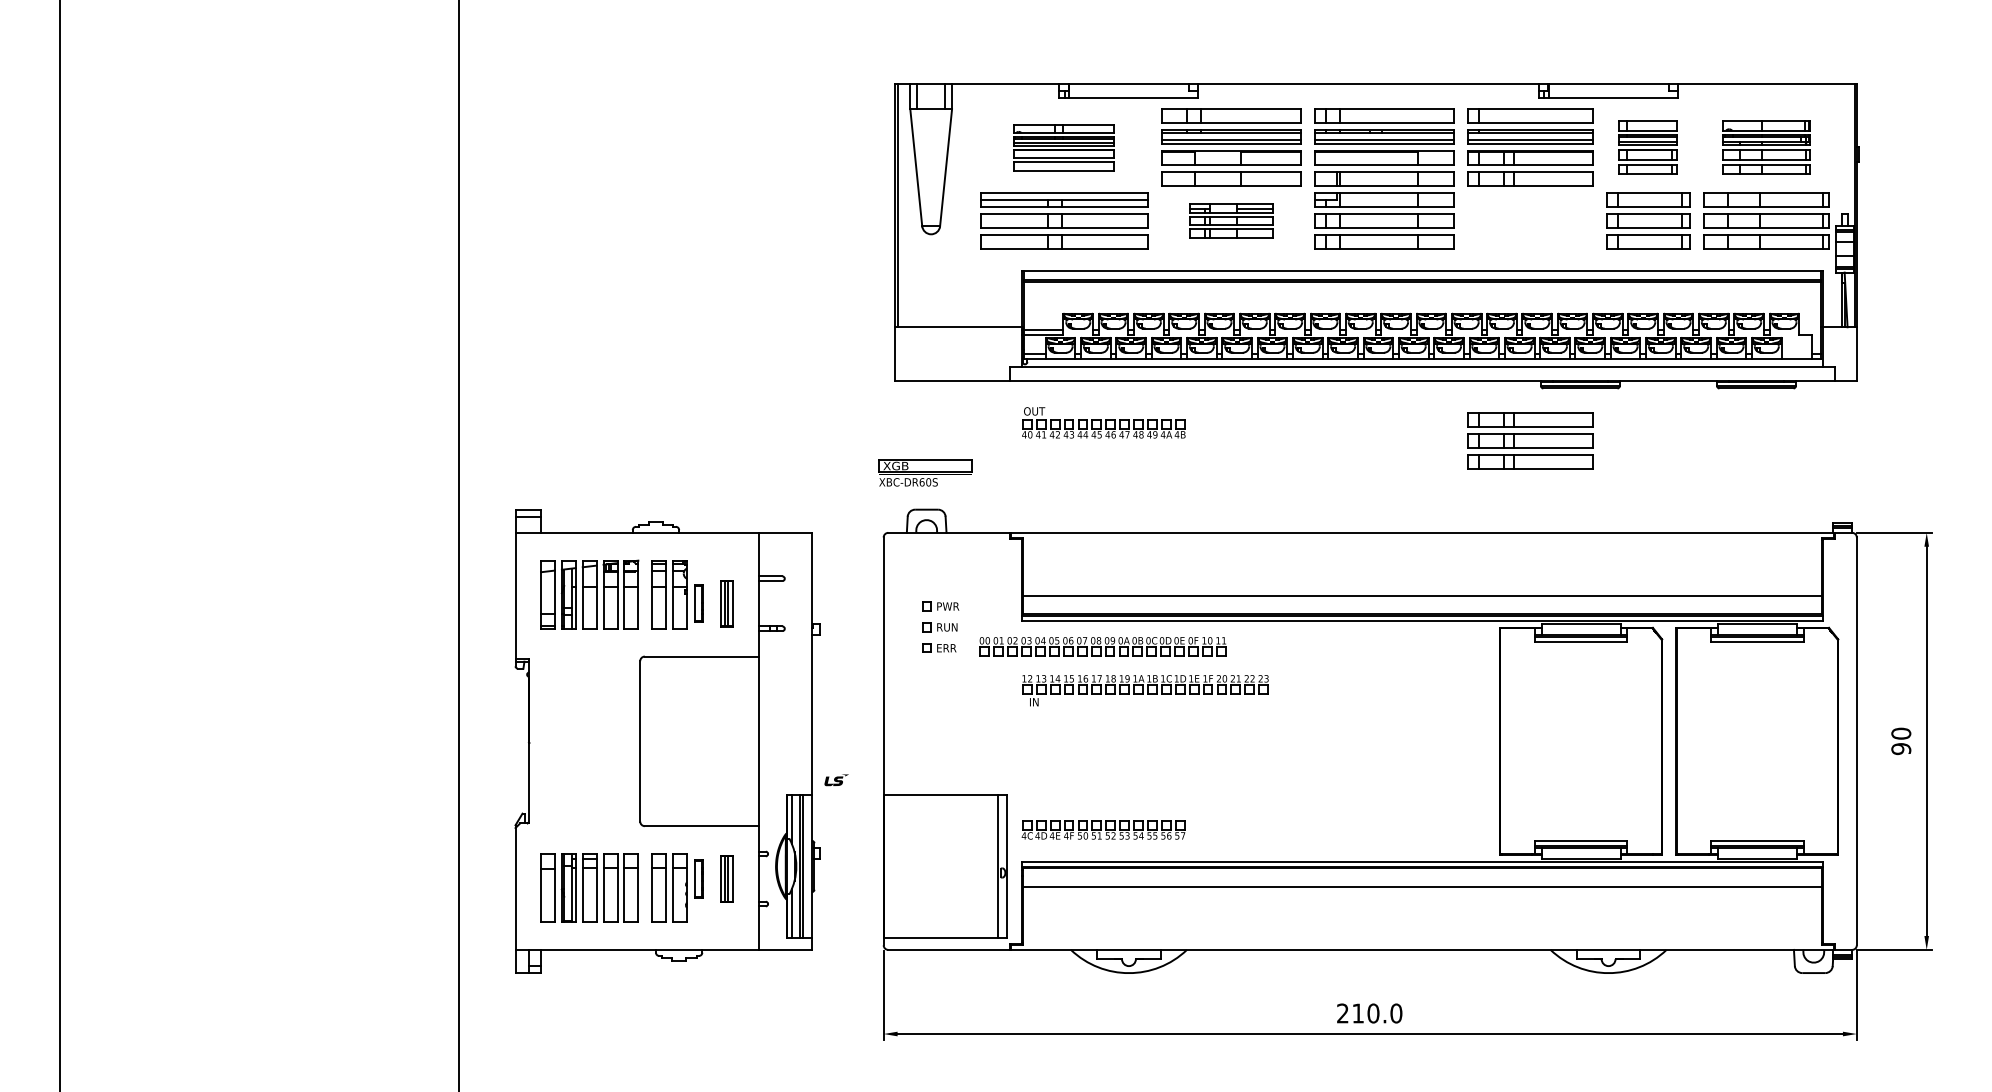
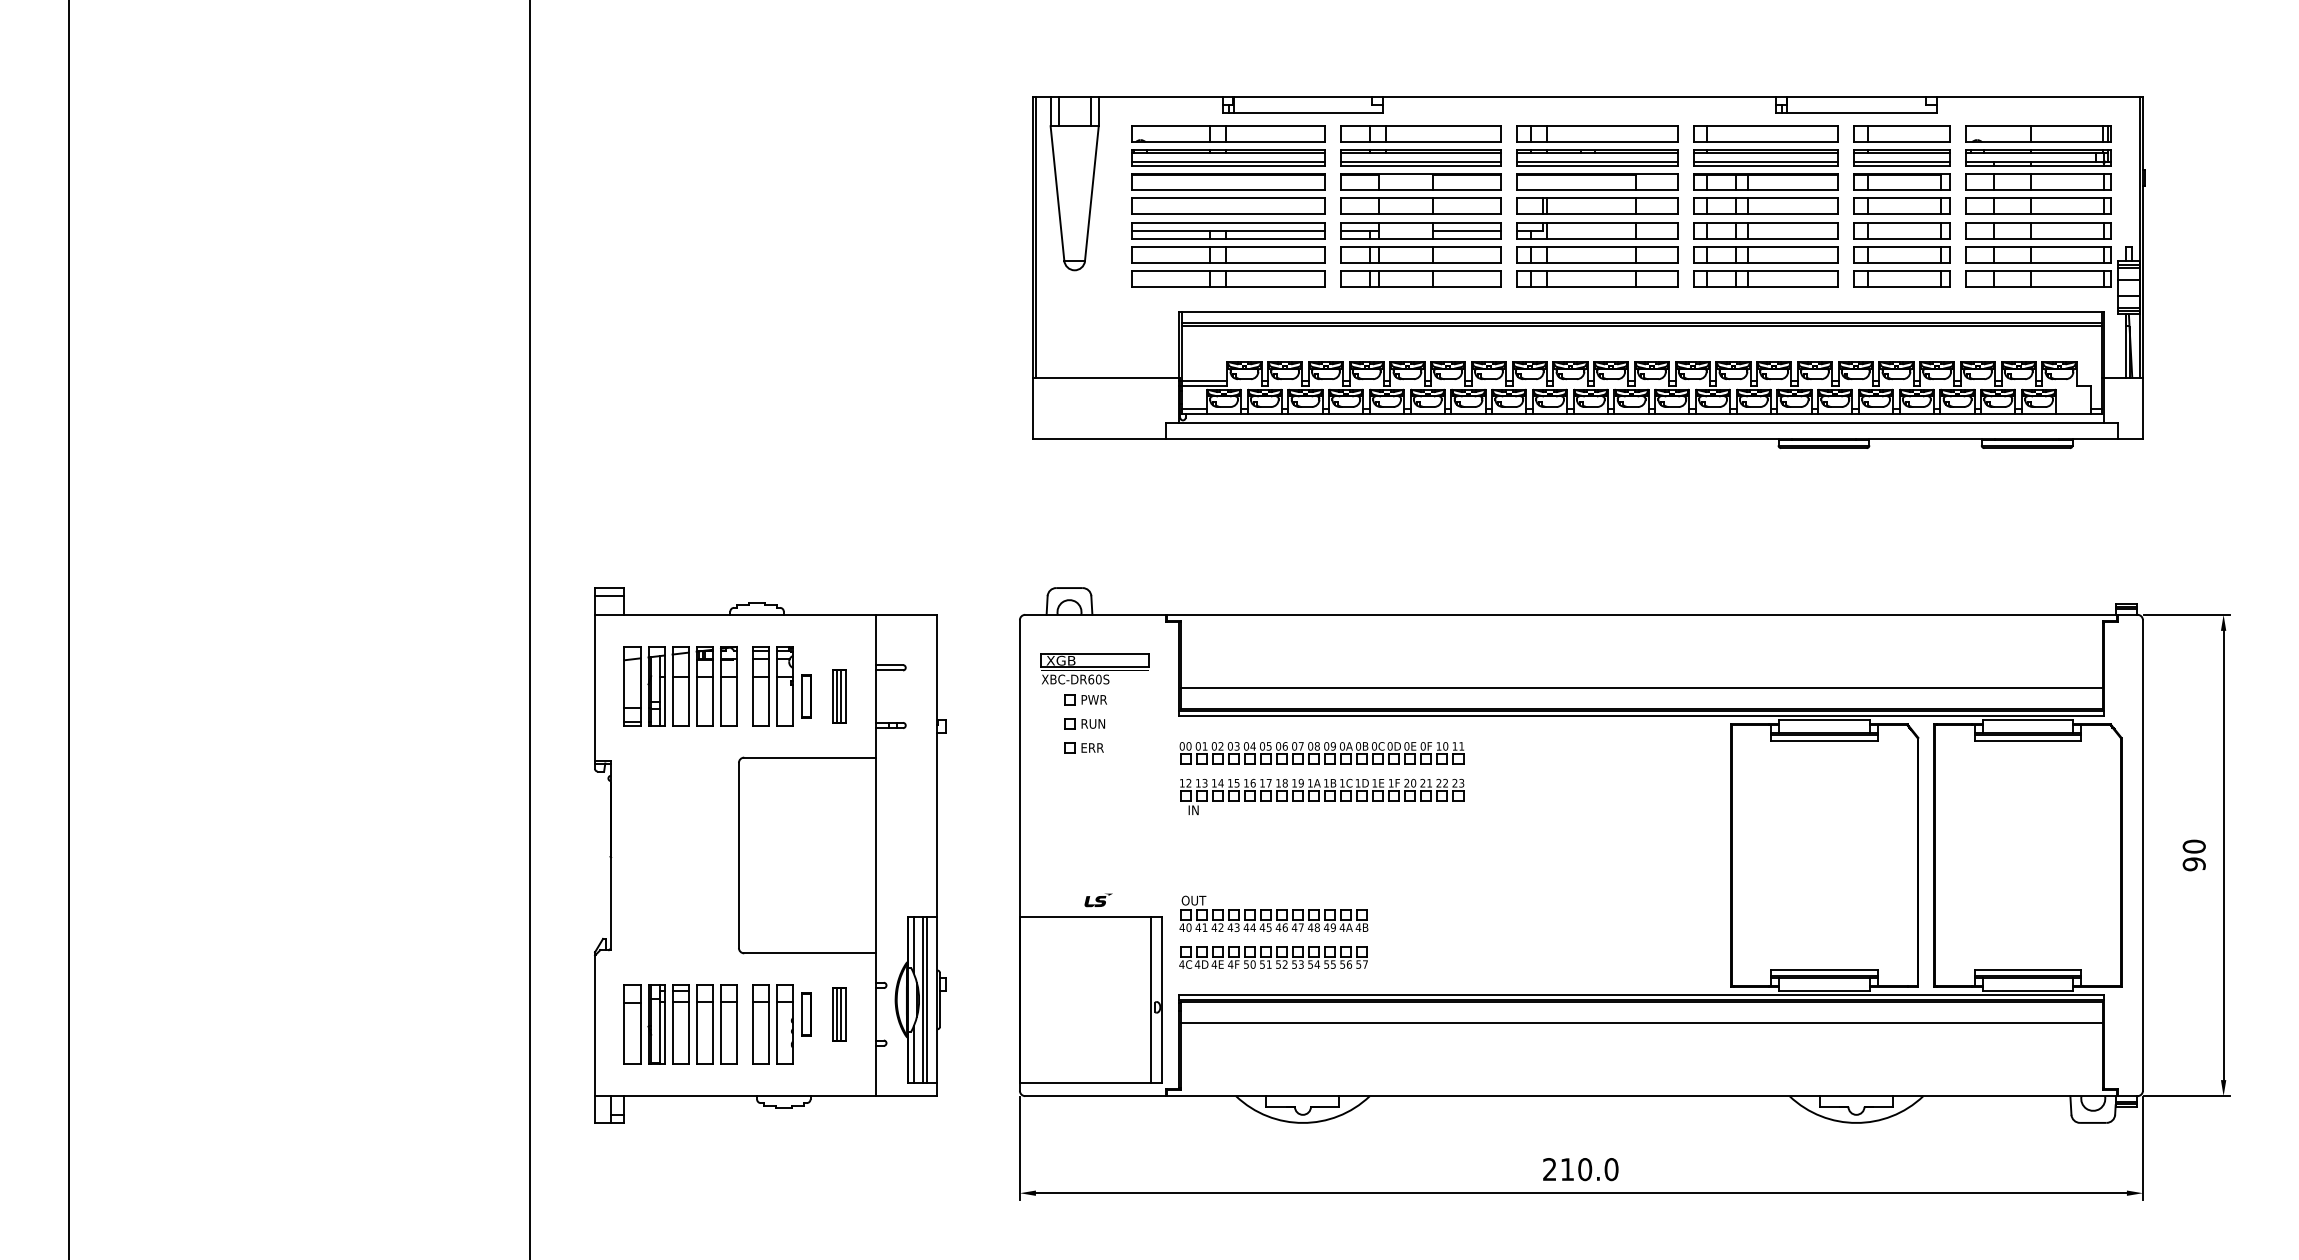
part: (1064, 146) -> (1228, 169), size x1.67
part: (1647, 146) -> (1901, 169), size x1.43
part: (1766, 146) -> (2038, 169), size x1.43
part: (1230, 220) -> (1420, 254), size x1.67
part: (1103, 422) -> (1273, 913), moved
part: (1529, 440) -> (1765, 254), moved
part: (924, 472) -> (1094, 668), moved
part: (1102, 646) -> (1321, 753), moved
part: (836, 780) -> (1098, 900), moved

